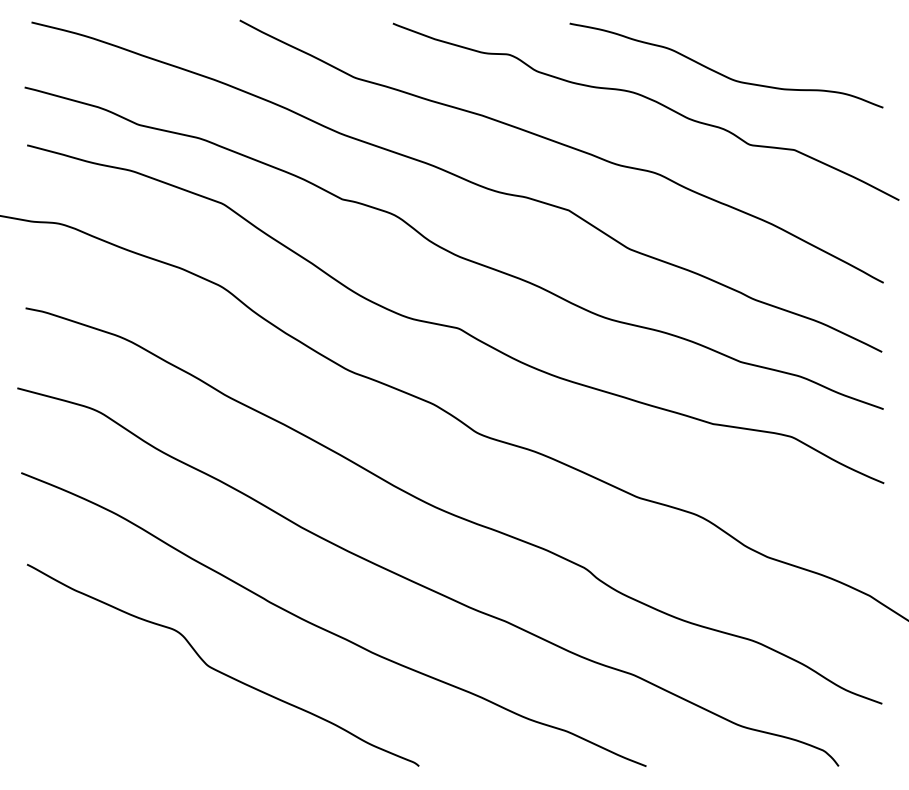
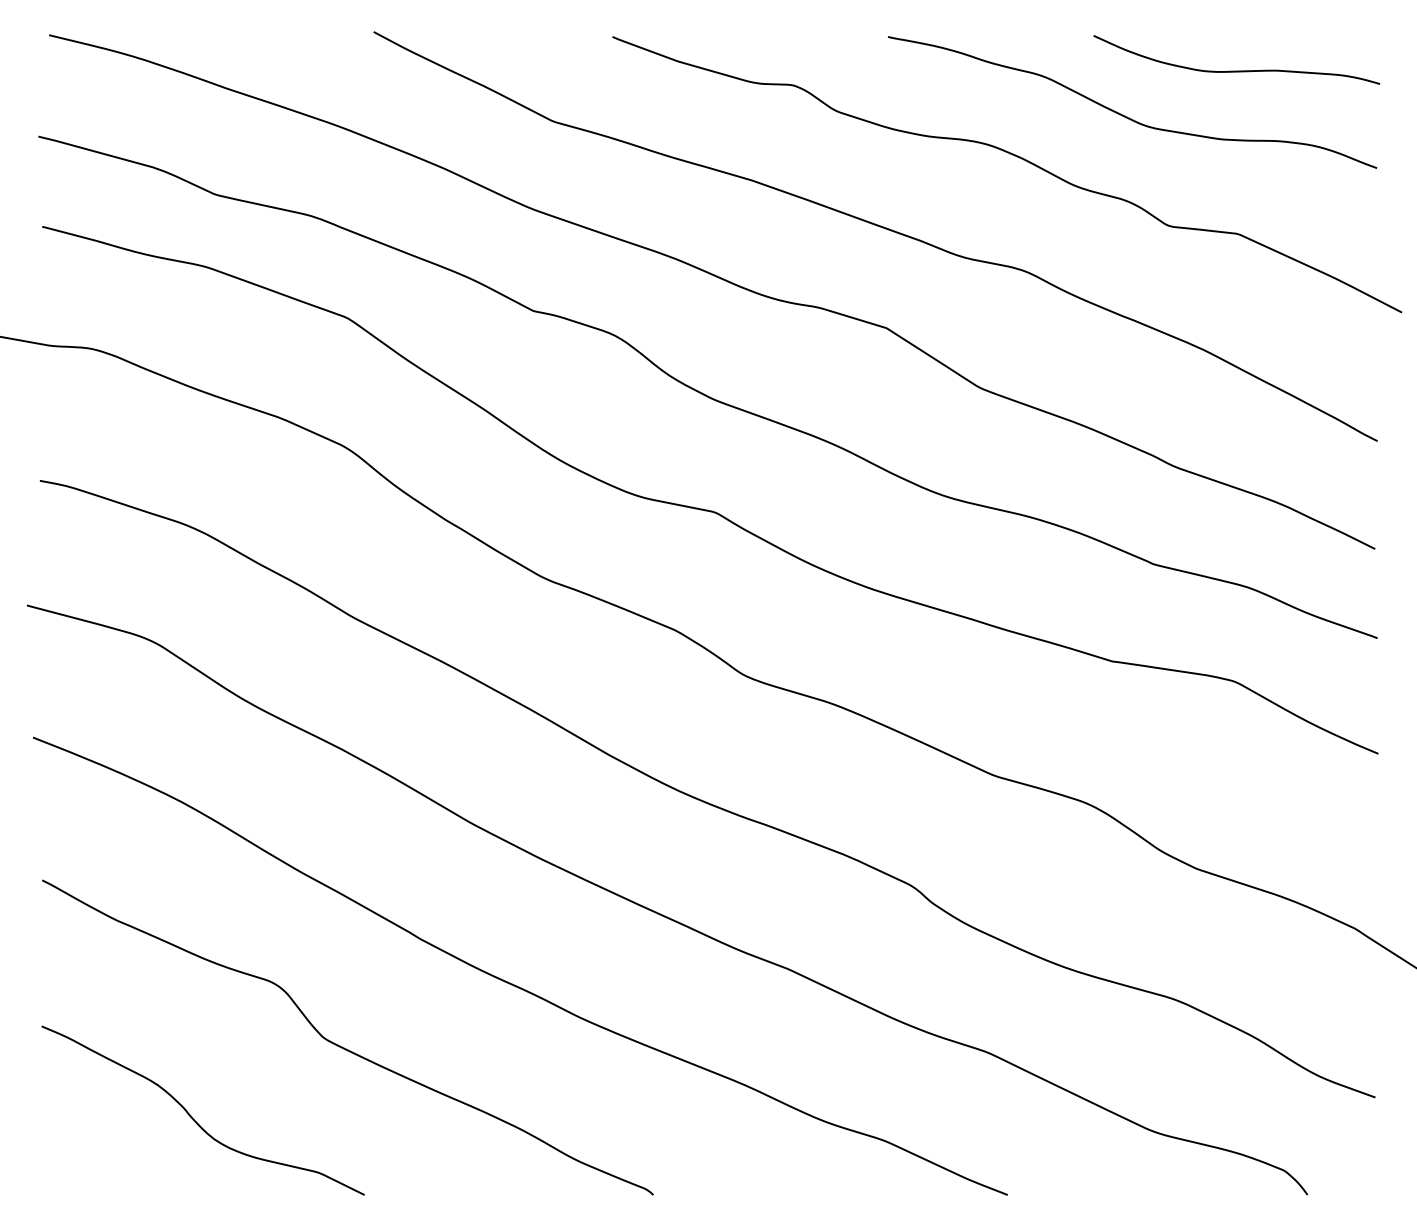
curve: (793, 44) -> (1237, 69), added
curve: (124, 716) -> (194, 1117), added

